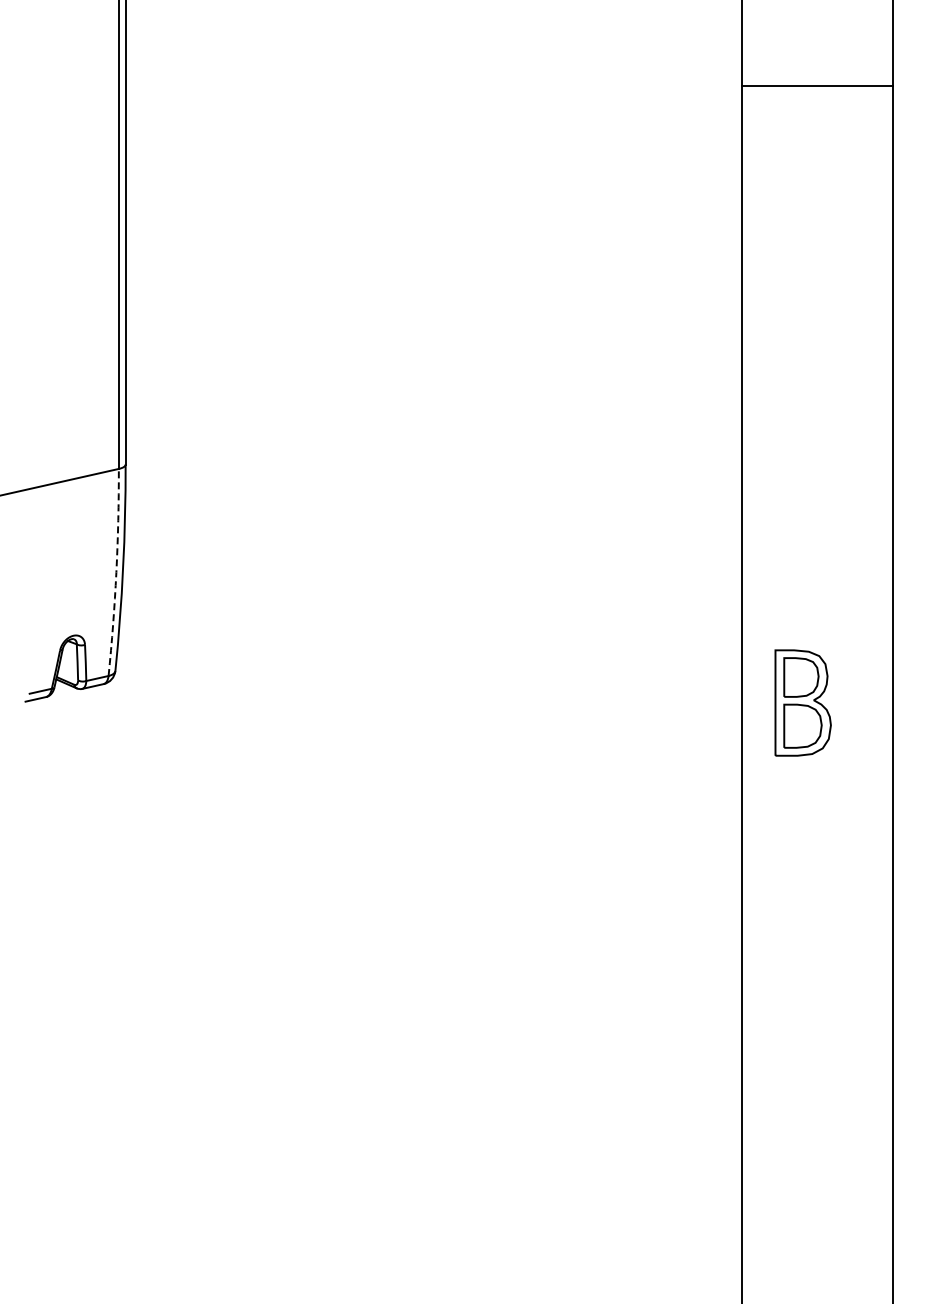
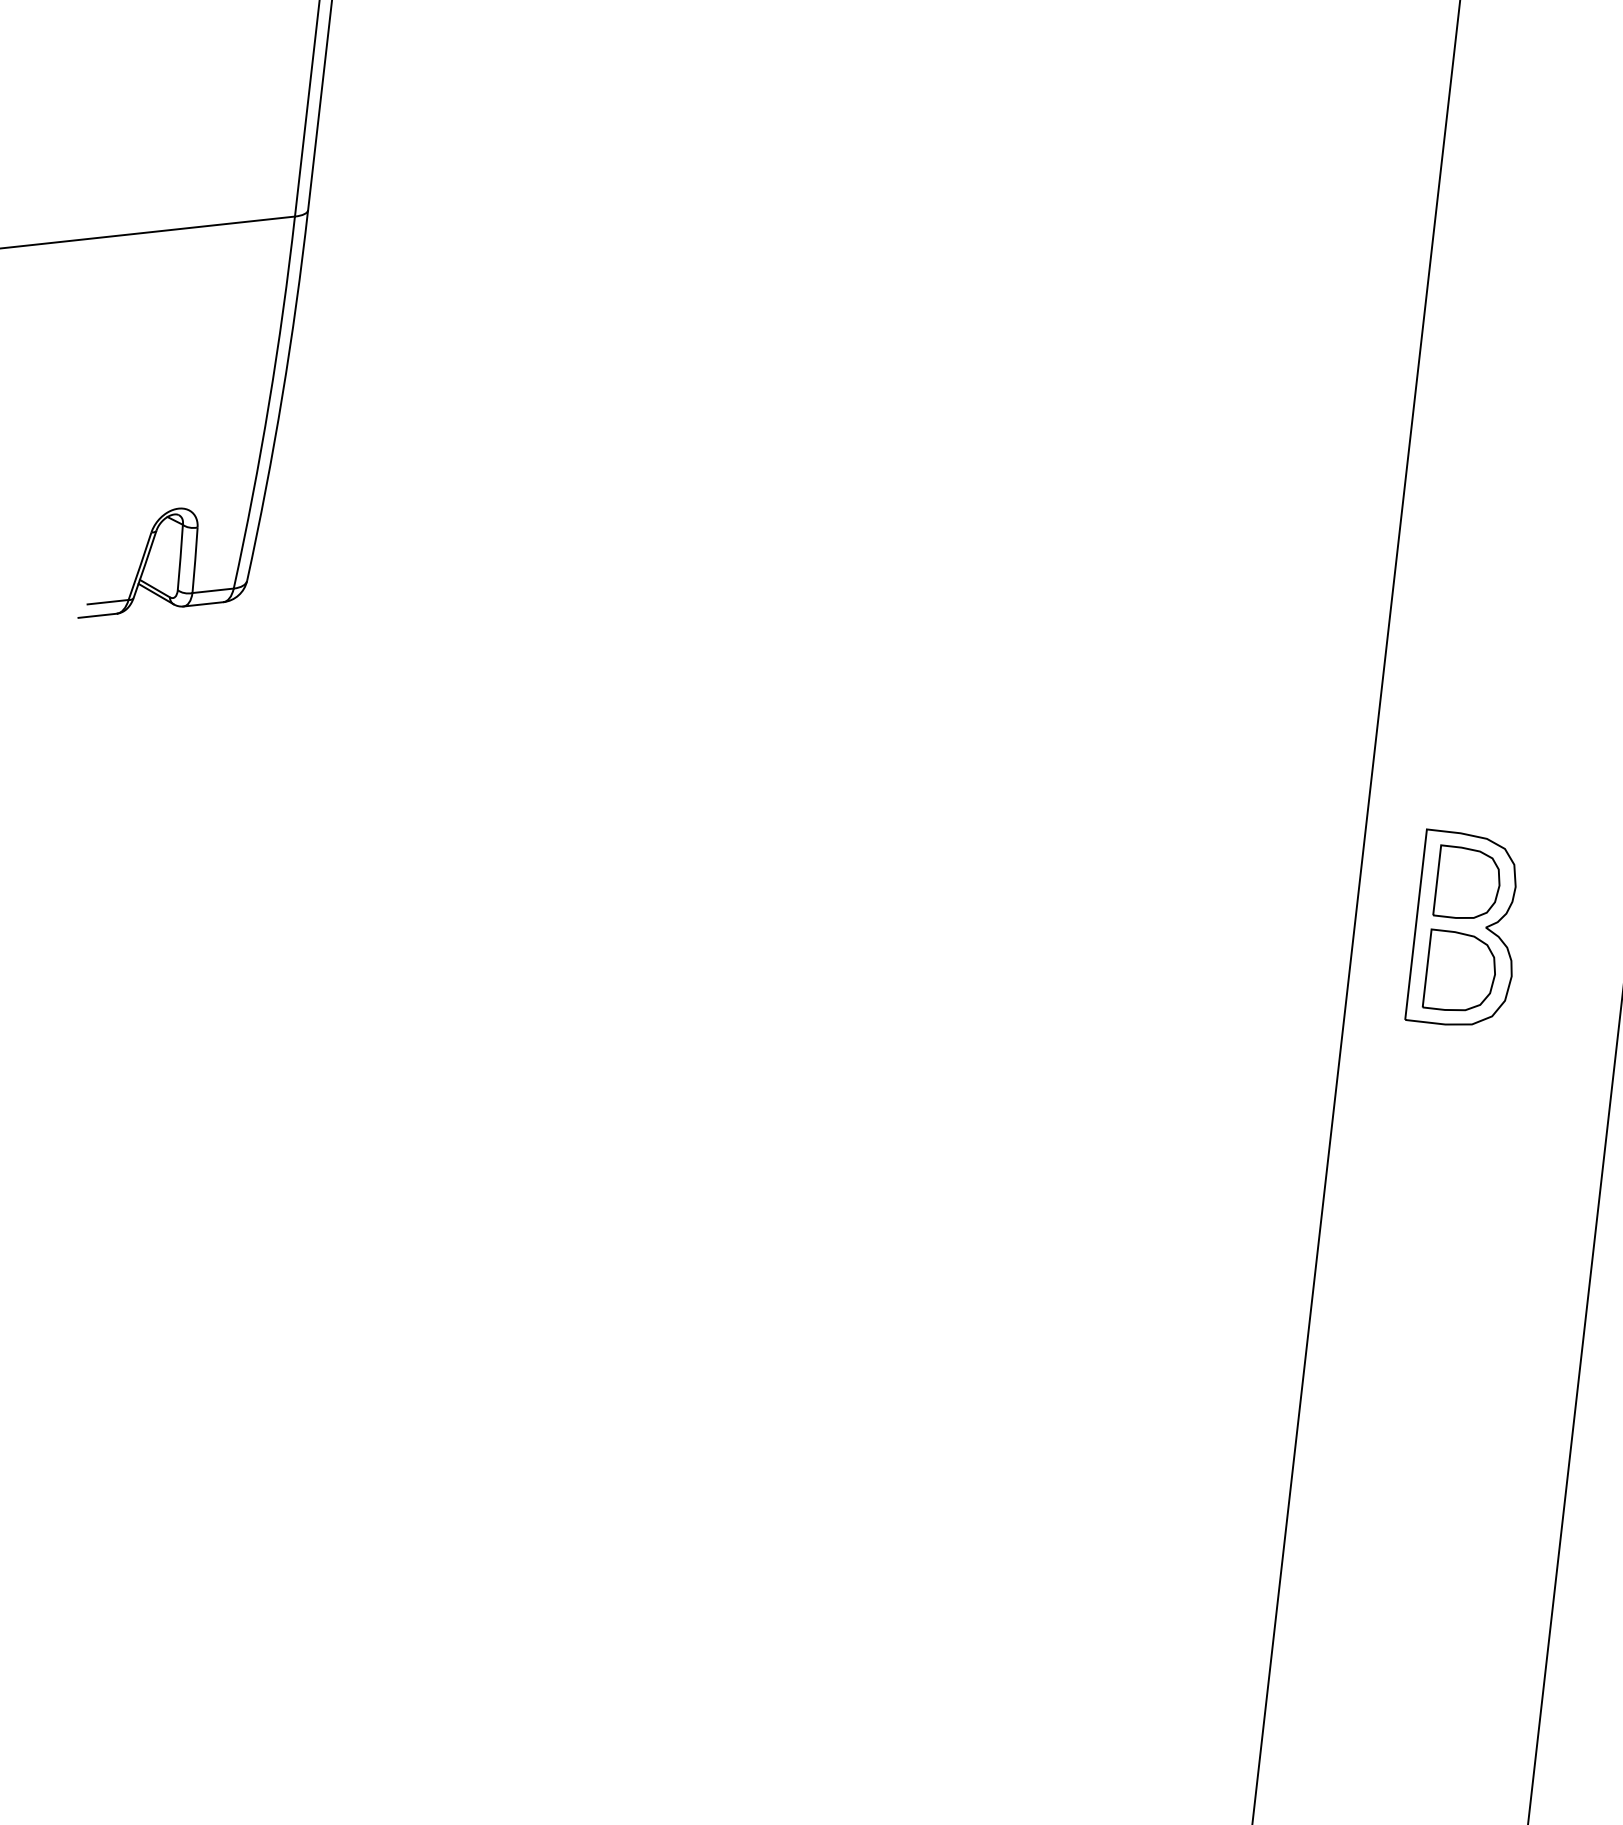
arc: (116, 572) -> (269, 403), dashed -> solid
part: (802, 702) -> (1464, 929), moved

